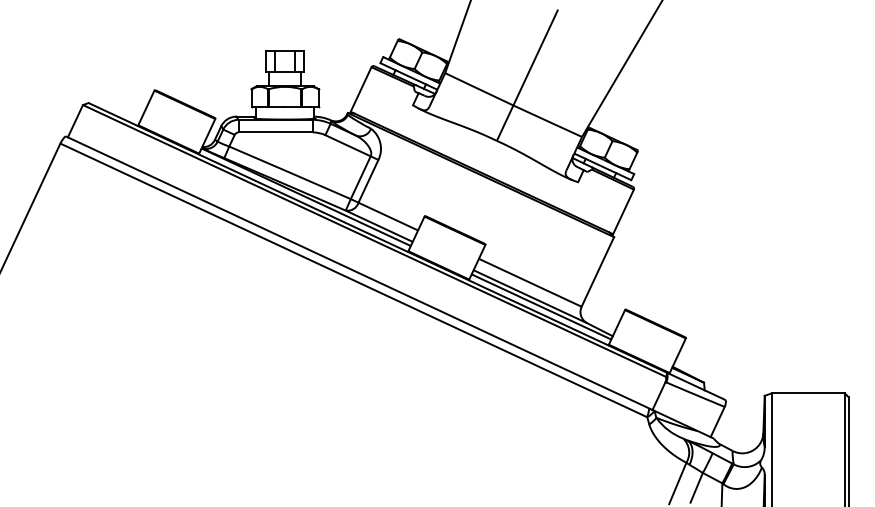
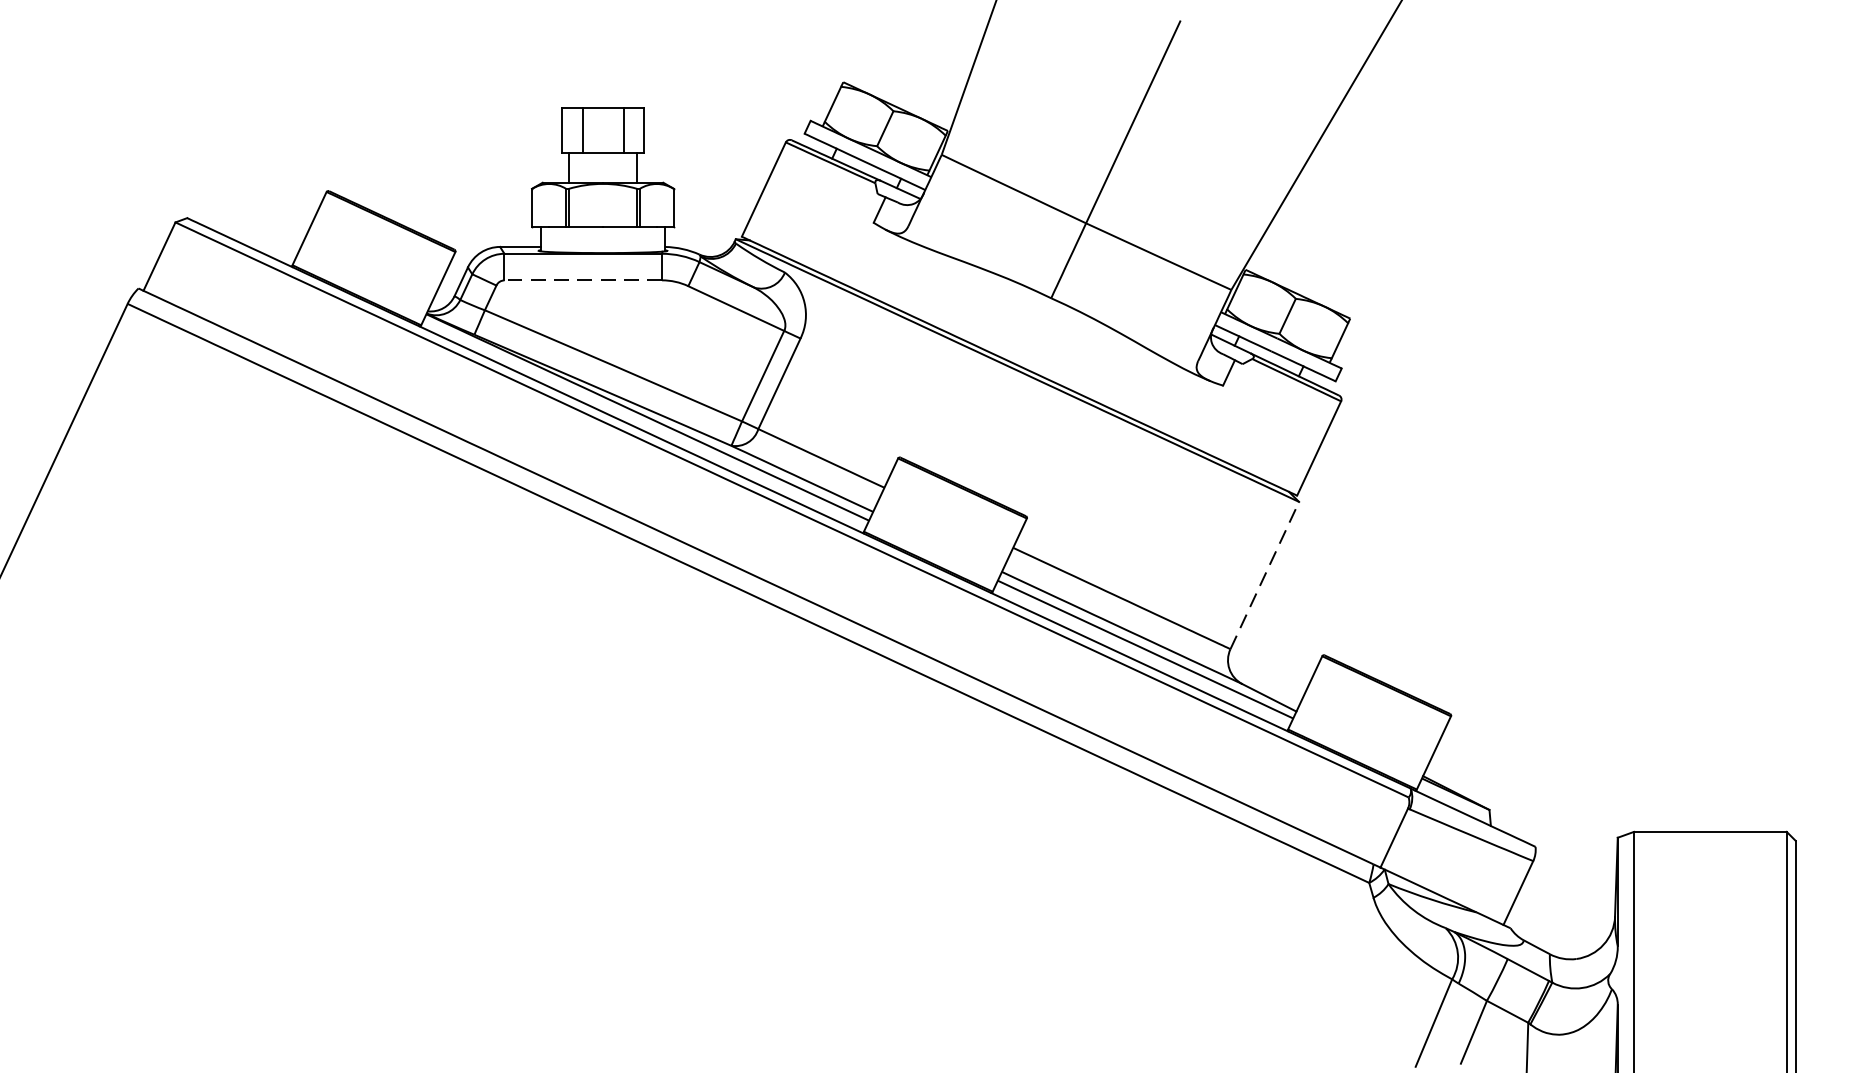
line: (275, 132) -> (582, 280), solid -> dashed
line: (598, 271) -> (1266, 574), solid -> dashed

